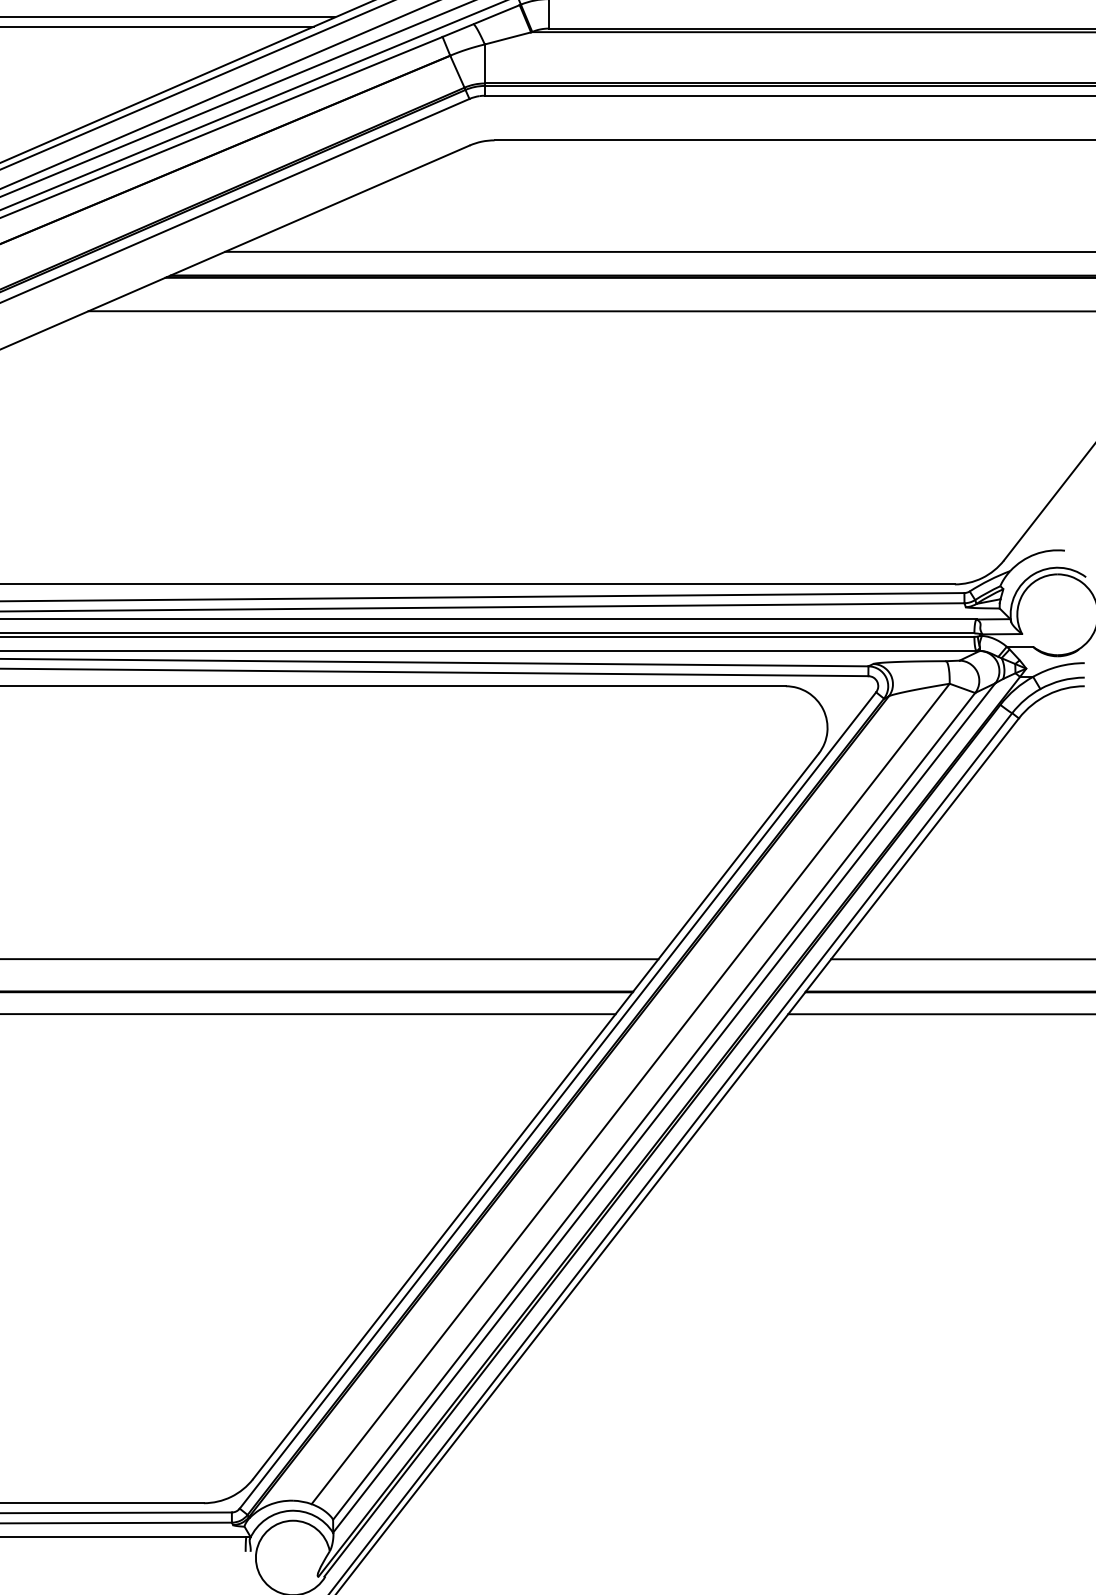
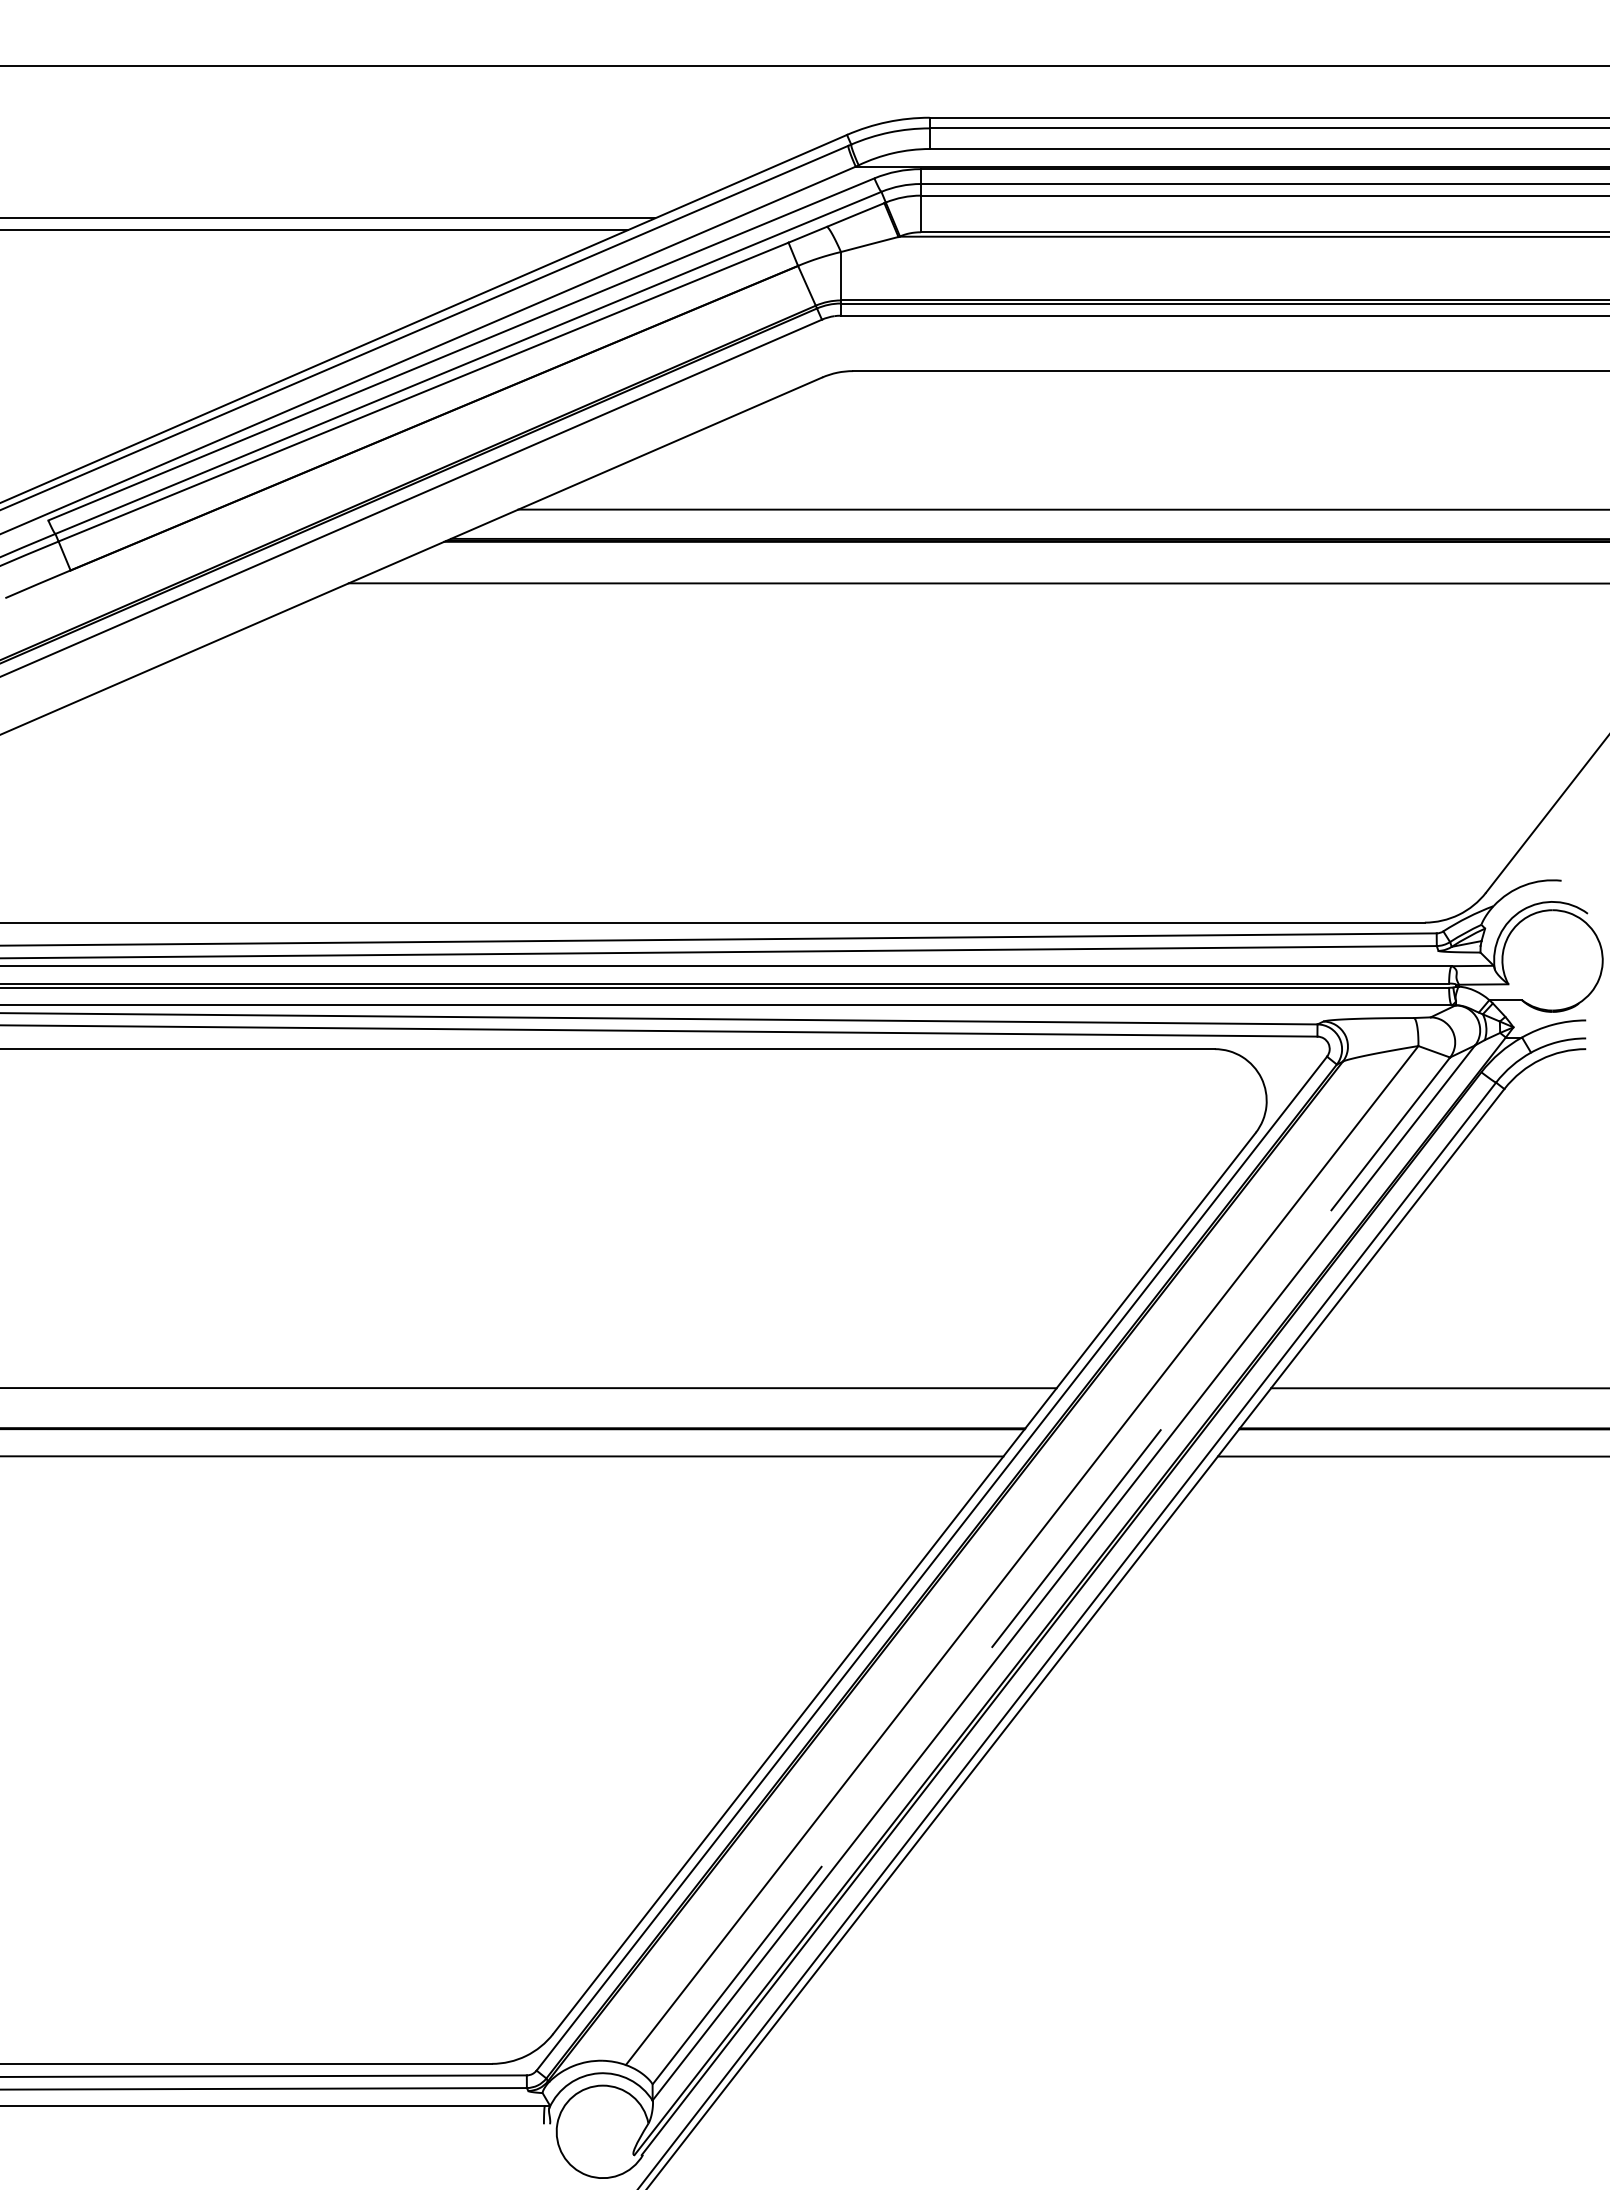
line: (654, 1105) -> (1051, 1570), solid -> dashed

